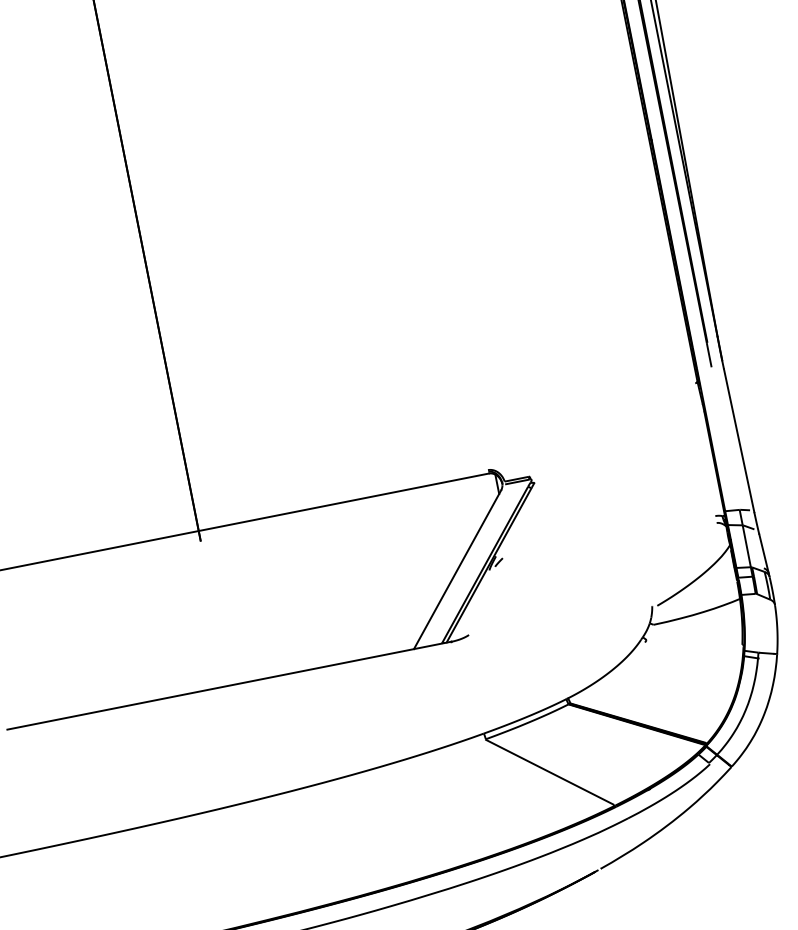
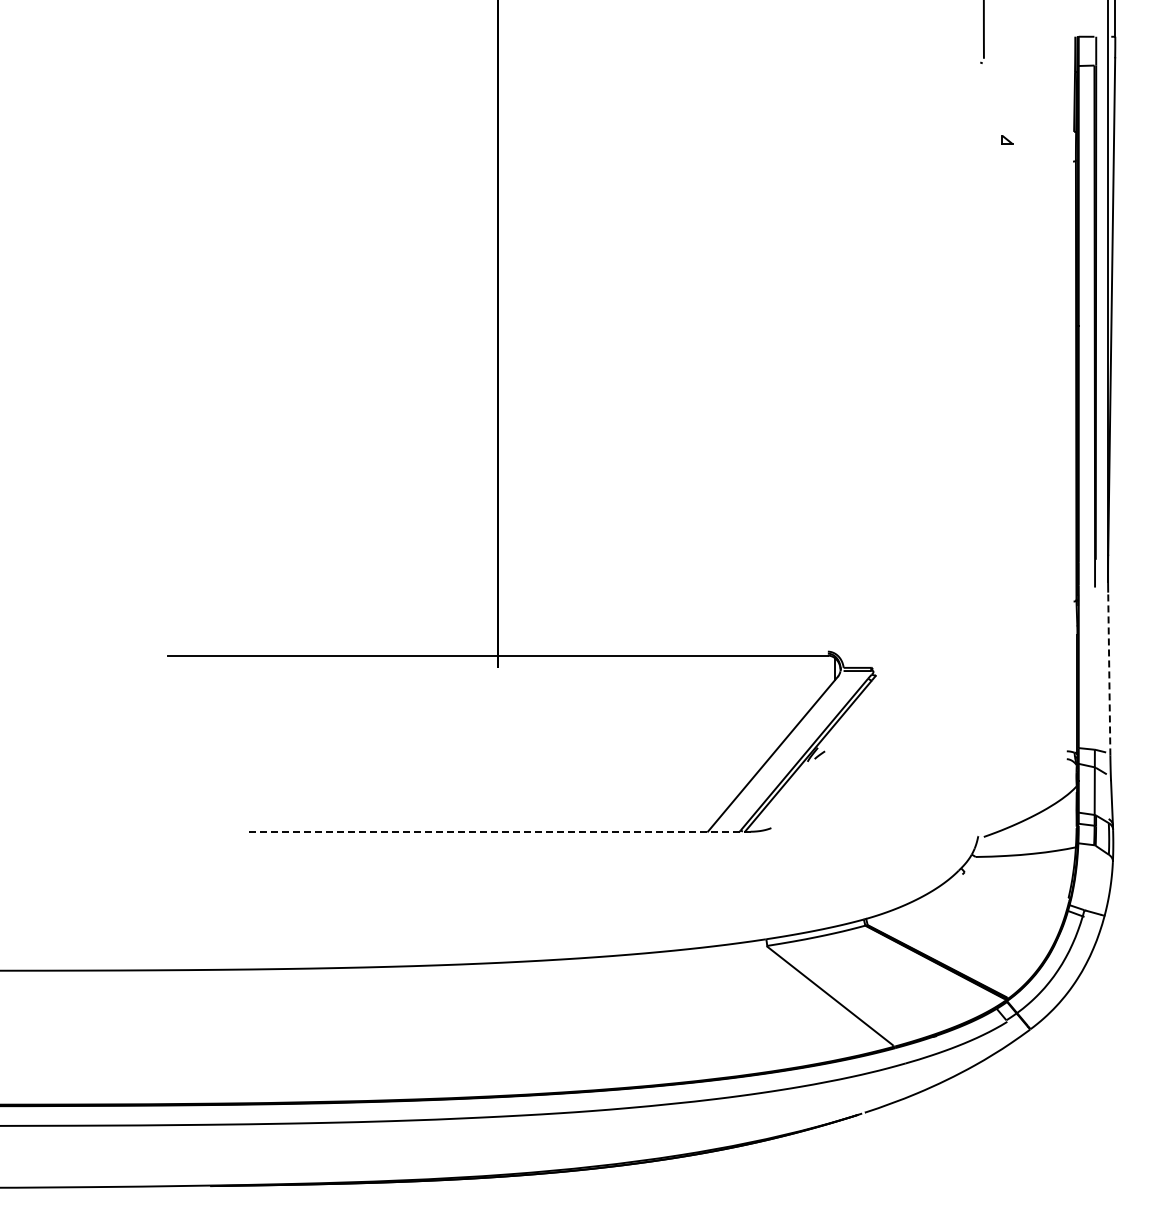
line: (739, 440) -> (1109, 673), solid -> dashed
line: (228, 685) -> (497, 831), solid -> dashed

